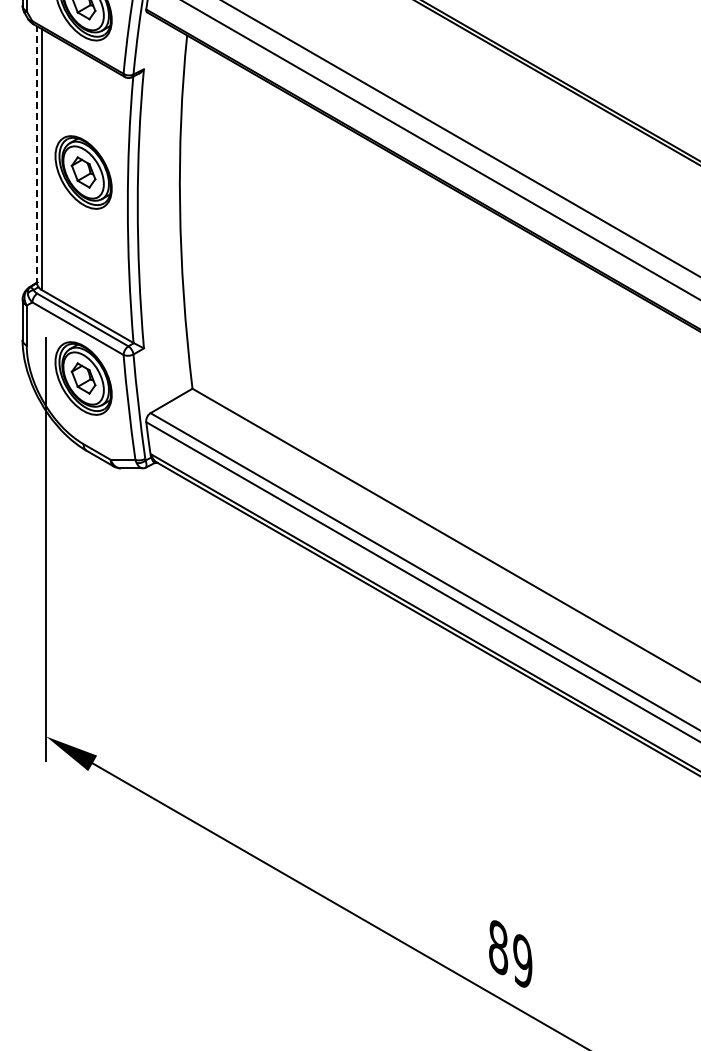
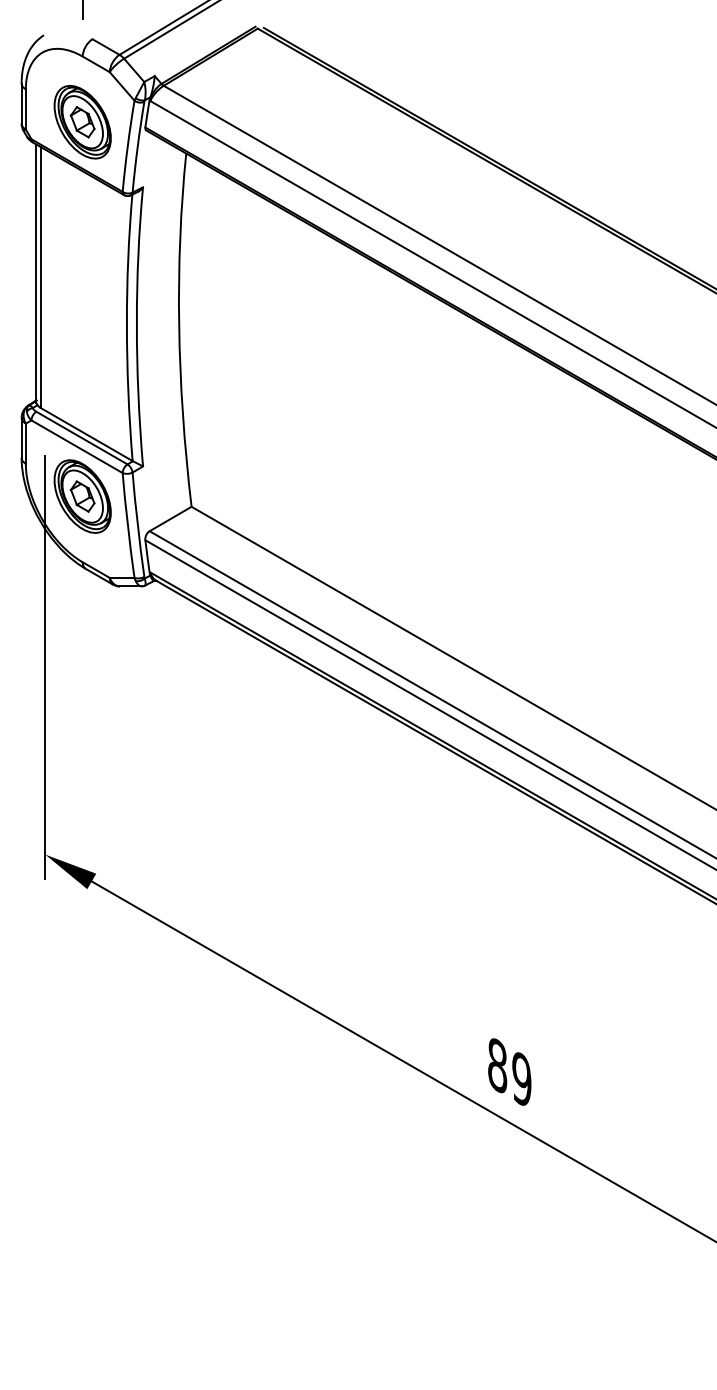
line: (37, 155) -> (36, 273), dashed -> solid
part: (83, 172) -> (82, 290), removed

